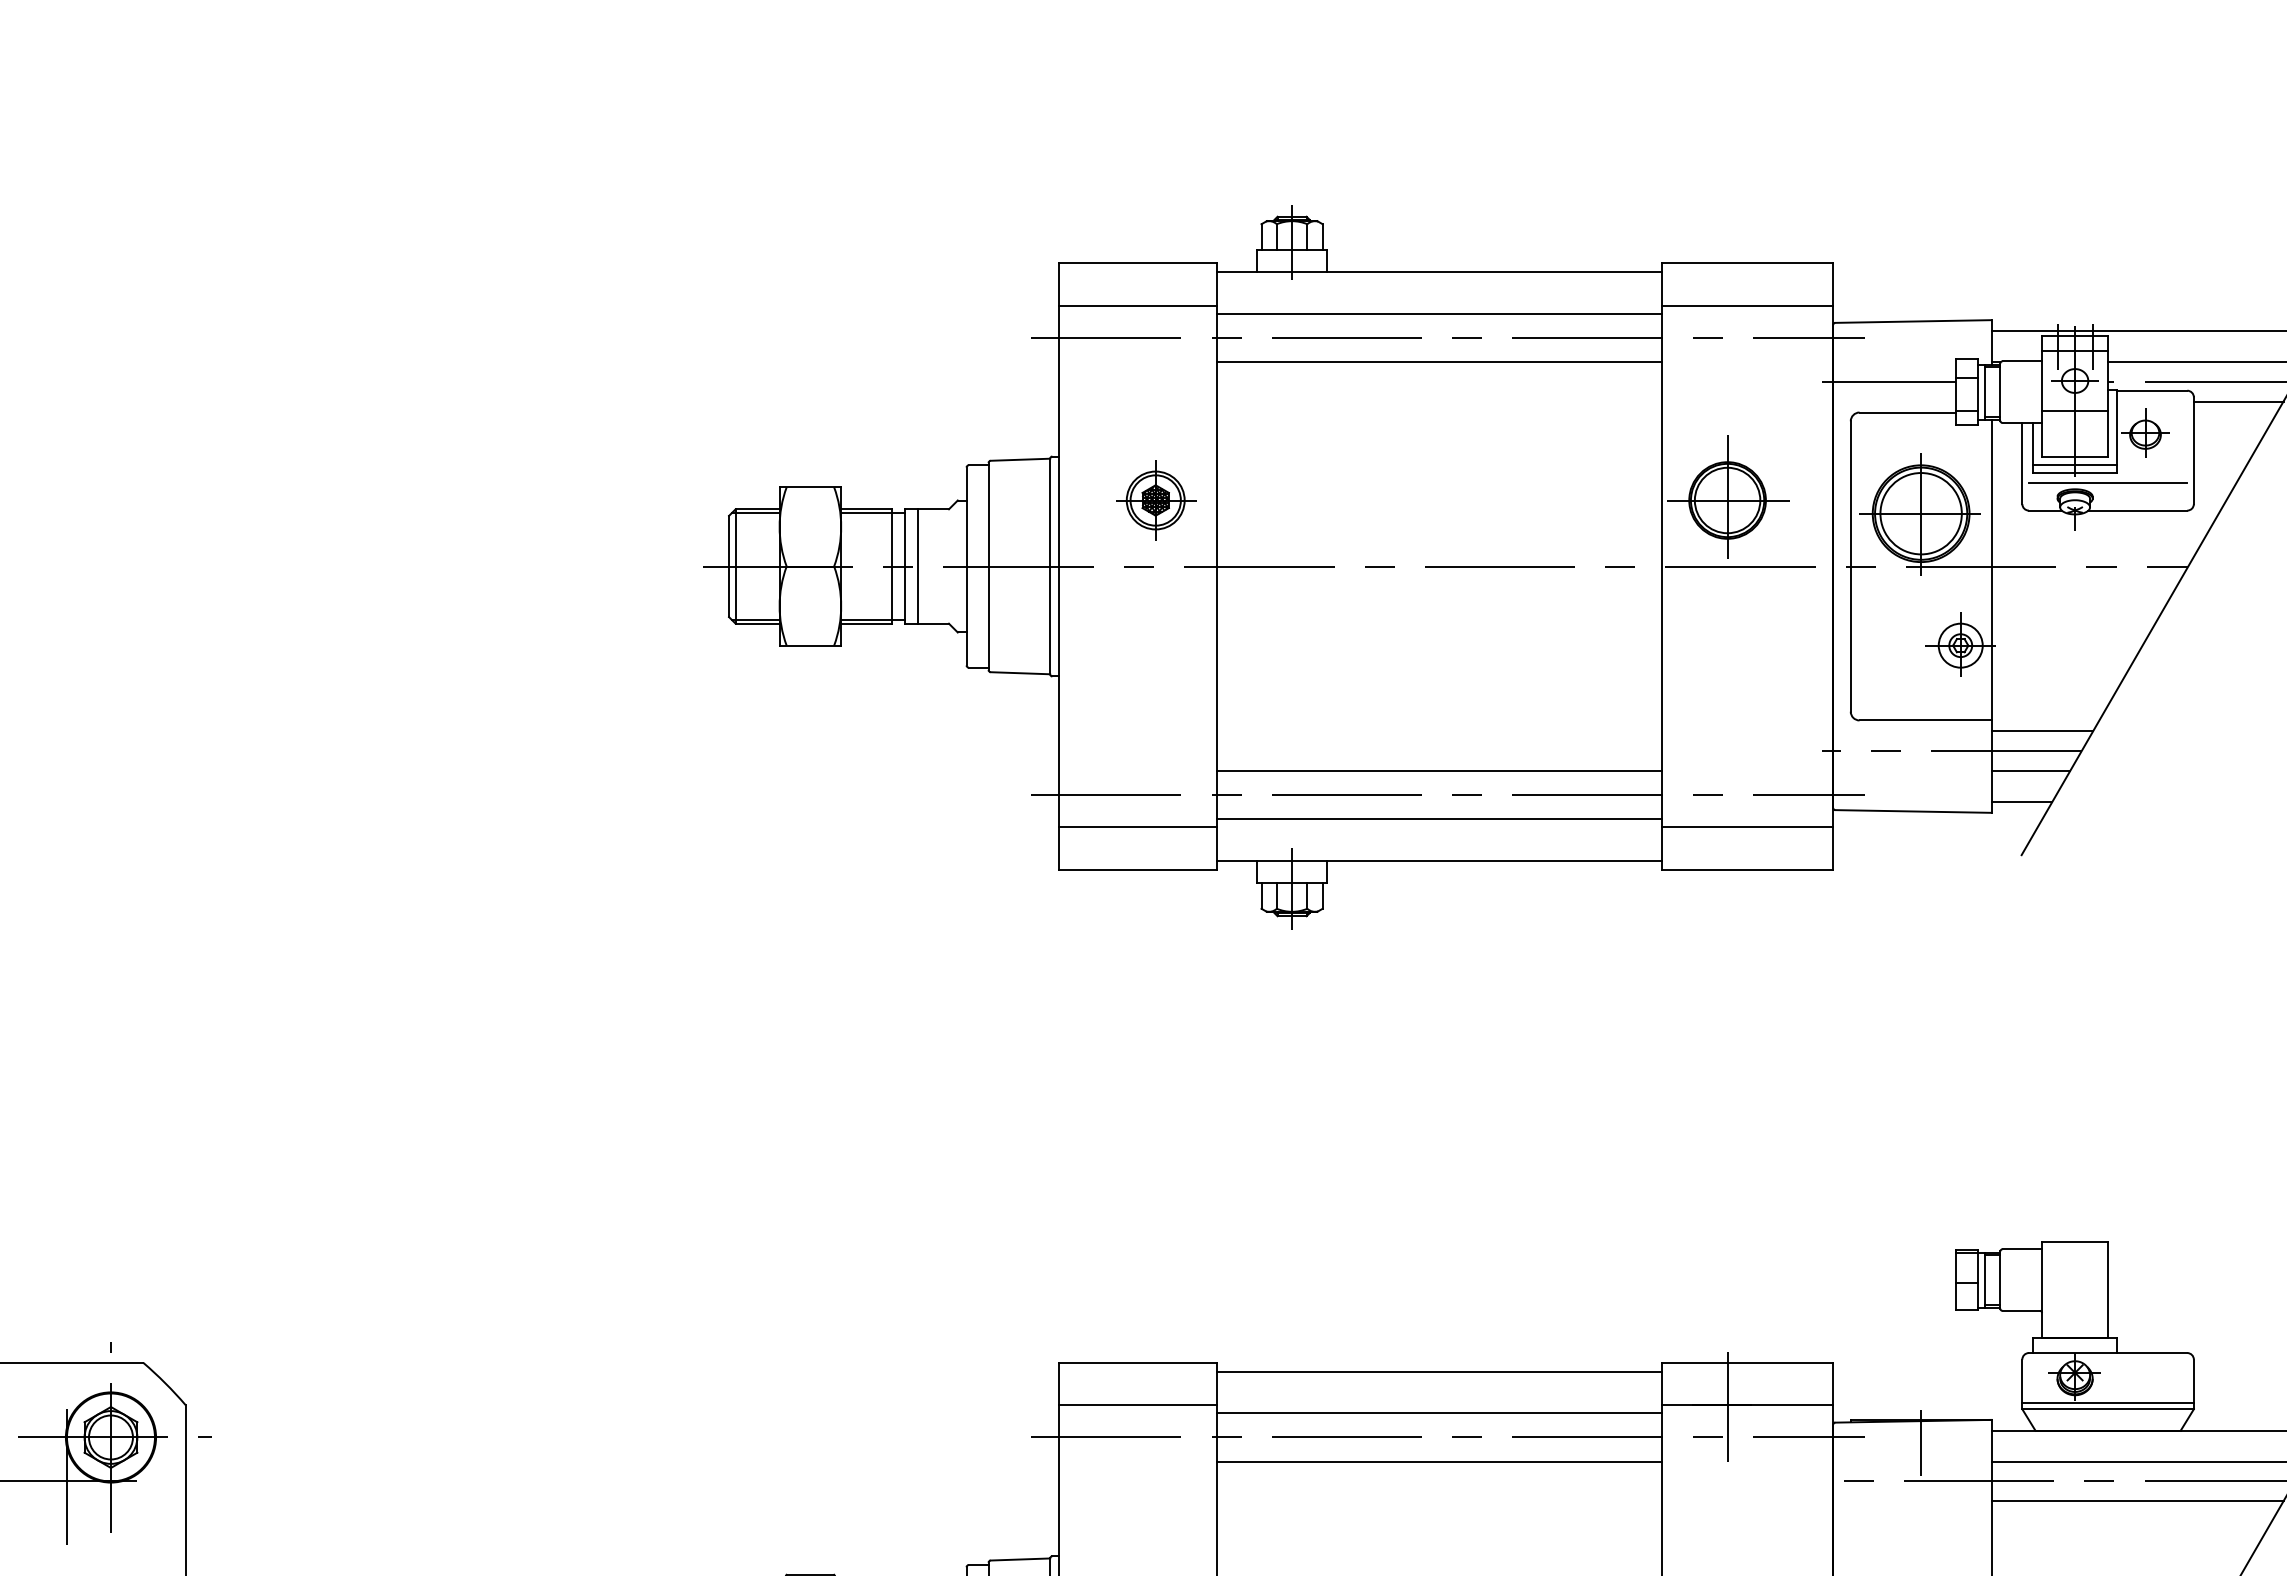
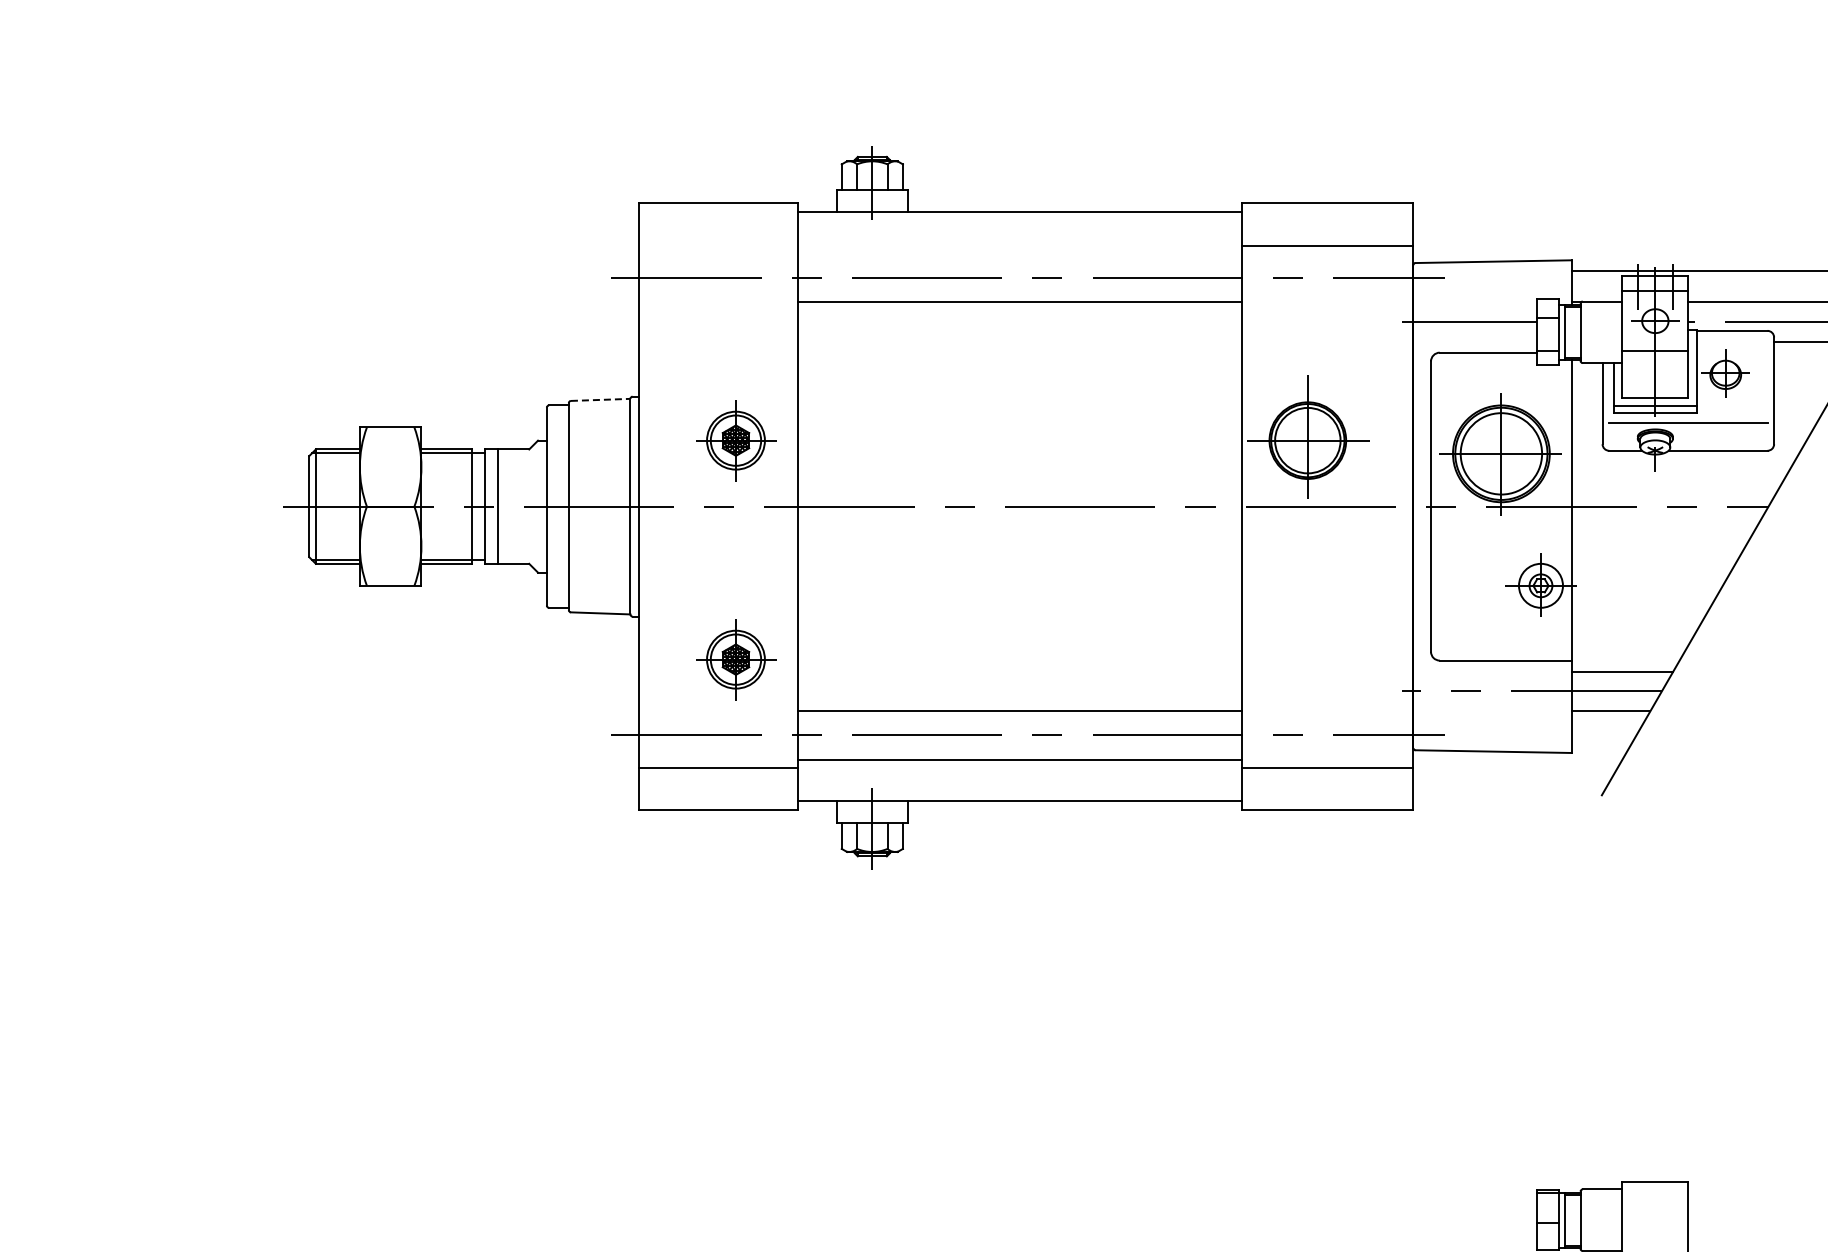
line: (1137, 305) -> (717, 245), removed
line: (1439, 313) -> (1019, 253), removed
line: (1020, 459) -> (600, 399), solid -> dashed
part: (1156, 719) -> (736, 659), added
line: (2021, 801) -> (1601, 741), removed

